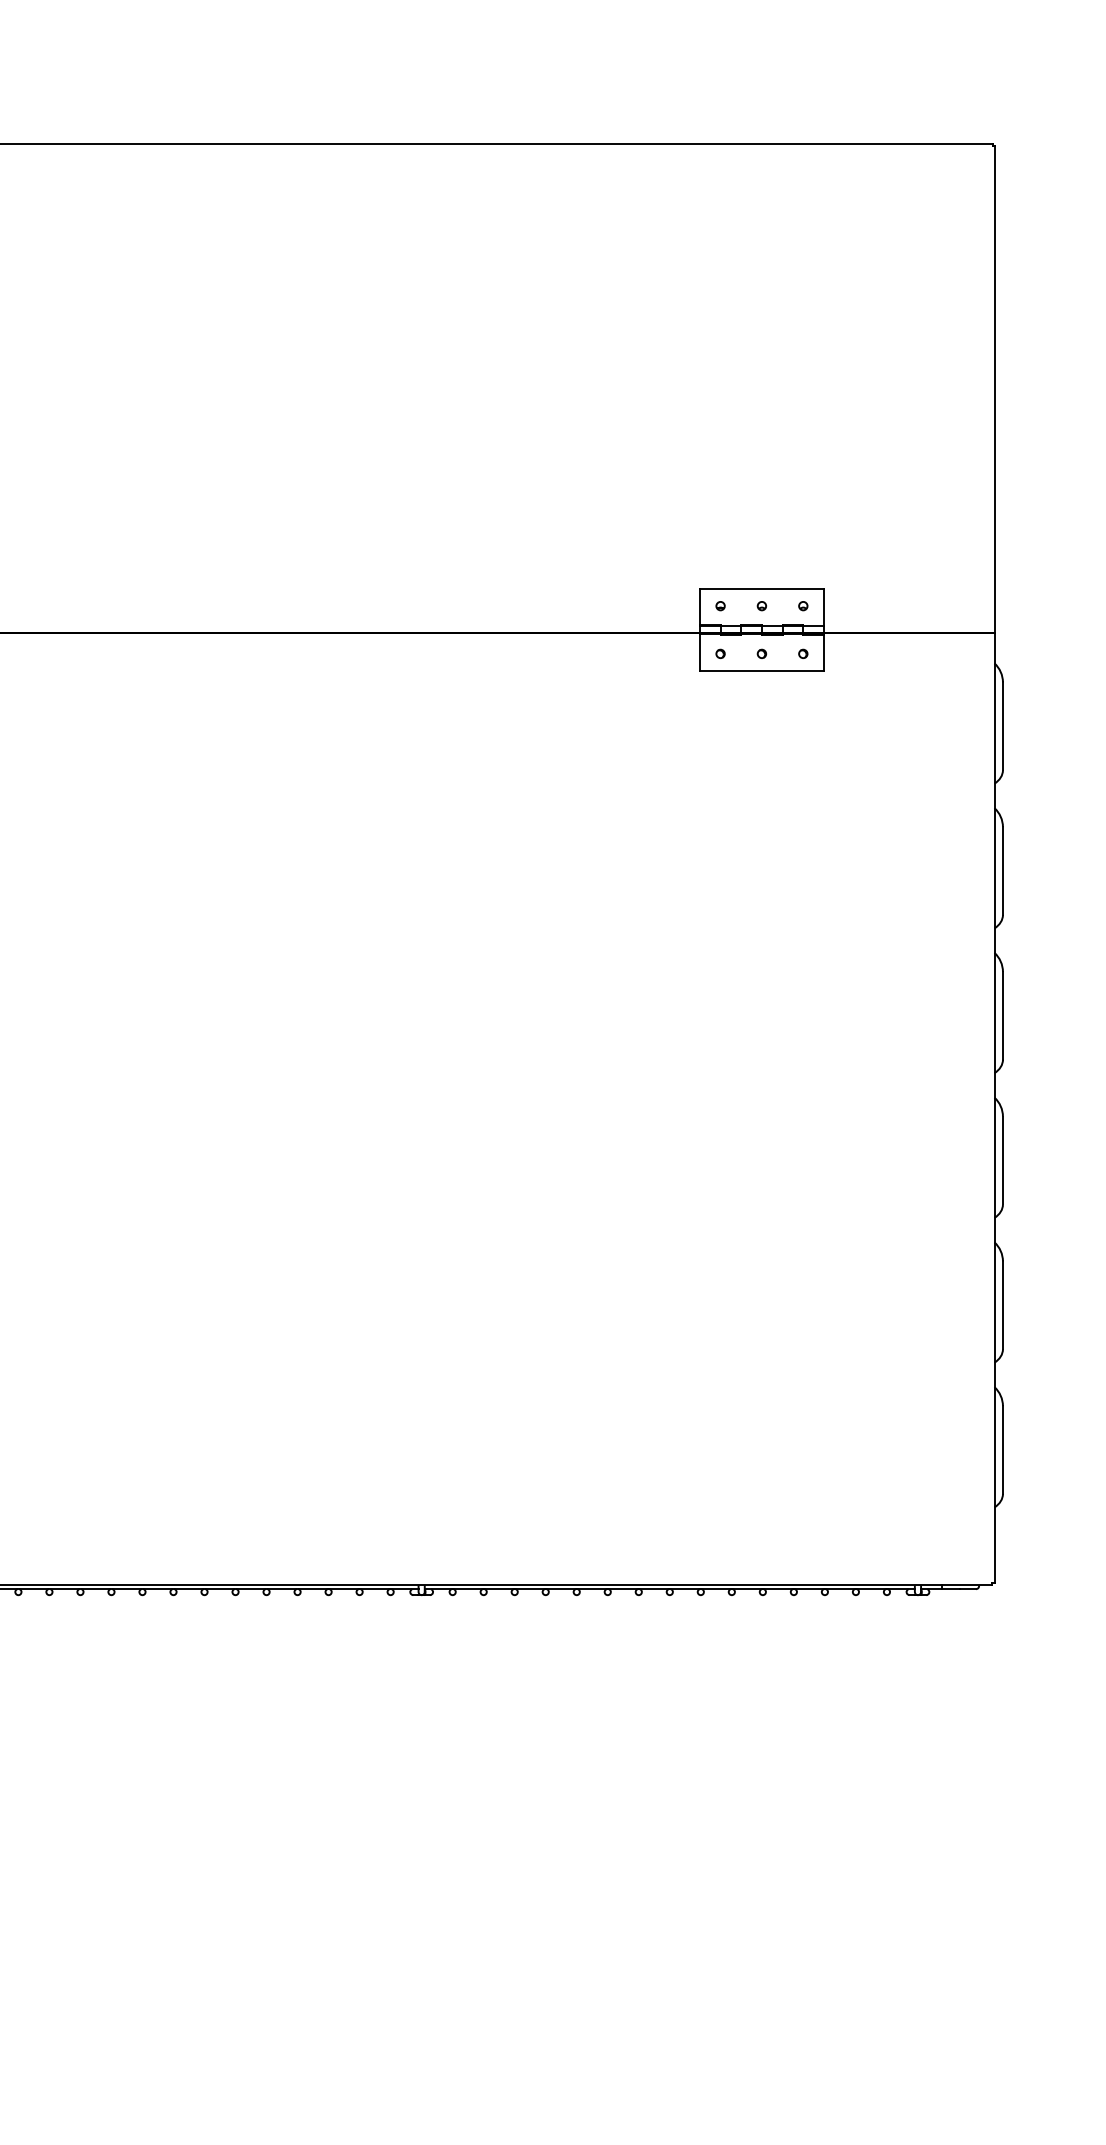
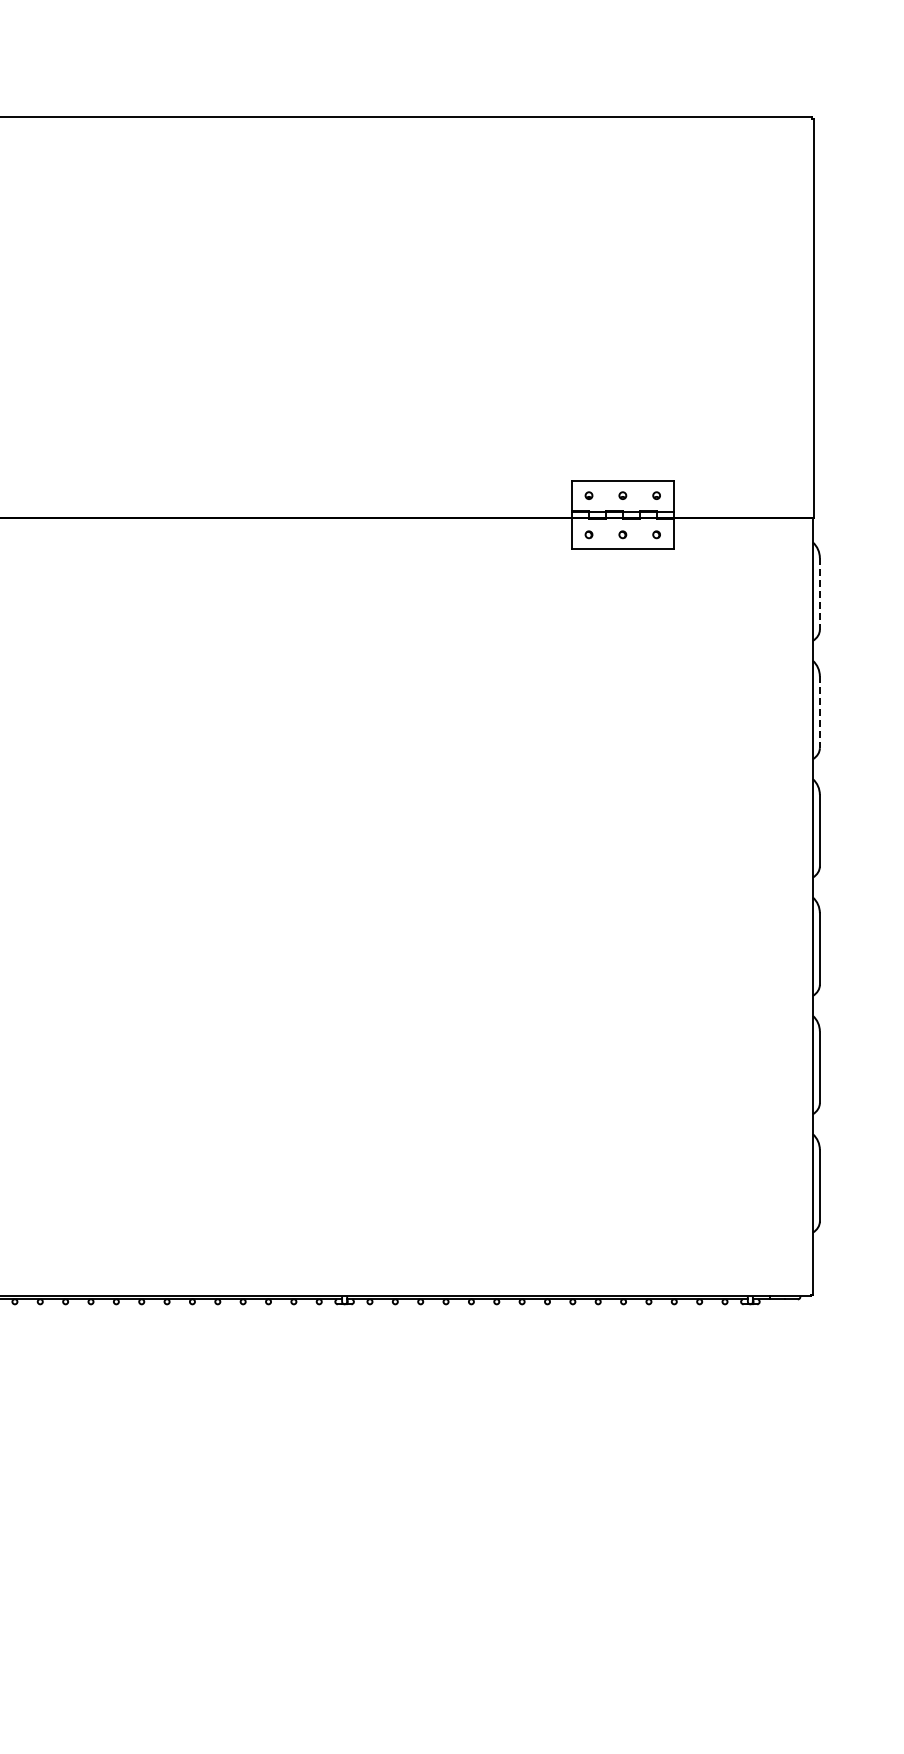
line: (1002, 725) -> (819, 593), solid -> dashed
line: (1002, 871) -> (819, 712), solid -> dashed

